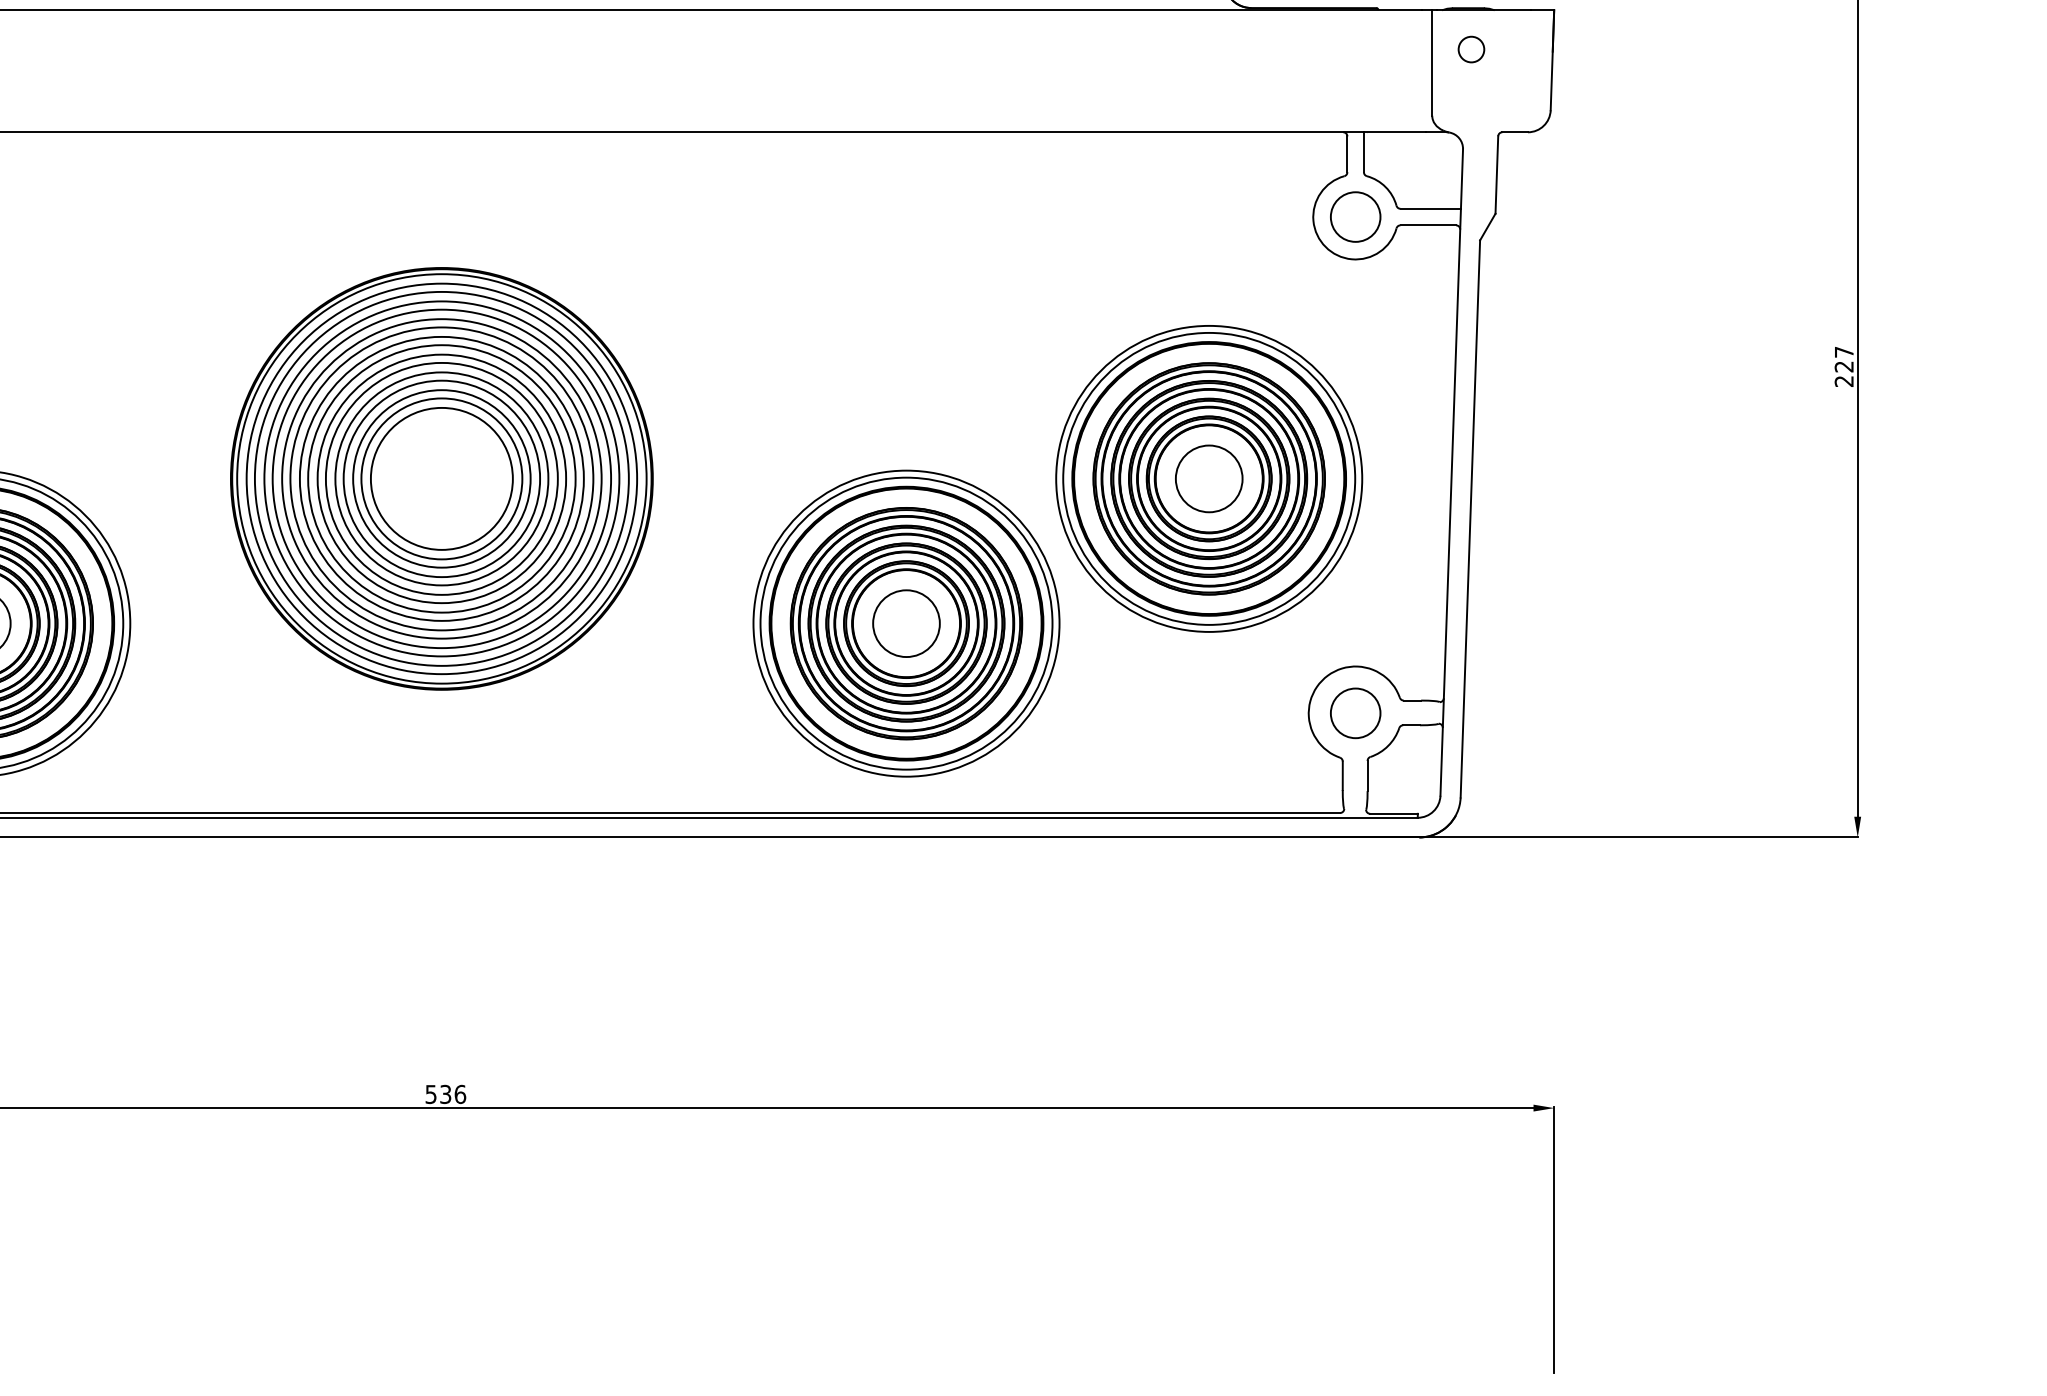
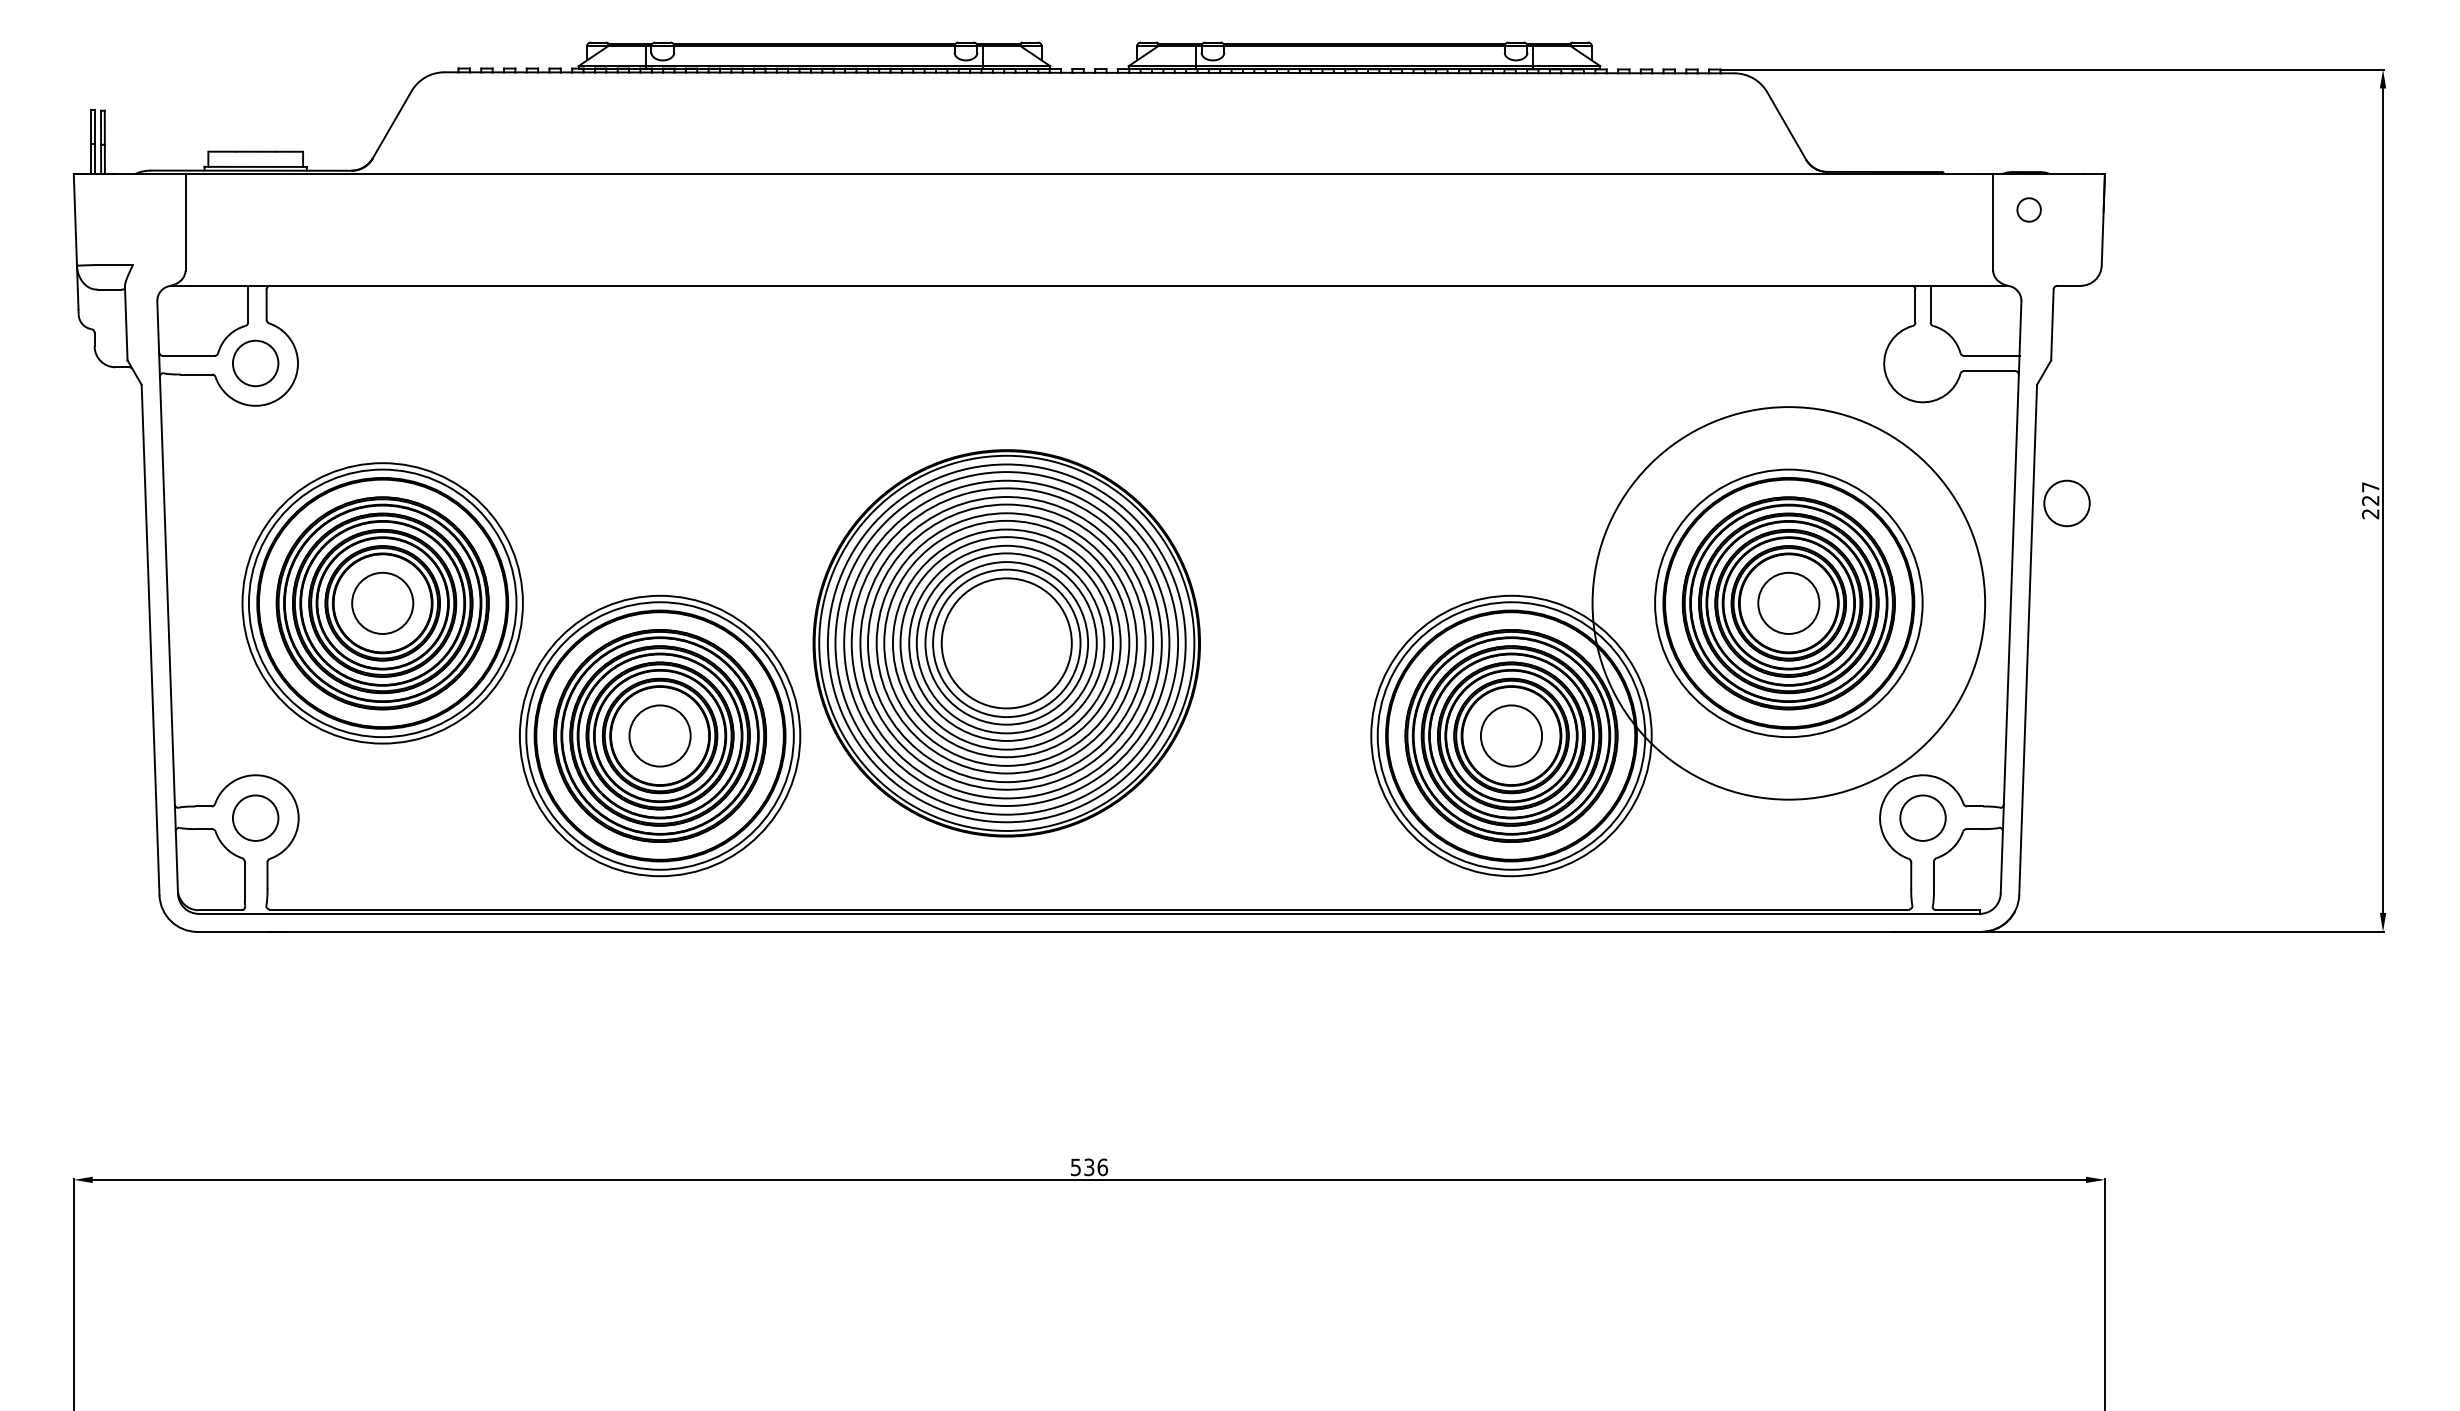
circle: (1355, 217) -> (2066, 503), moved
part: (441, 479) -> (1006, 643), moved
circle: (1208, 479) -> (1788, 603), size x1.4

